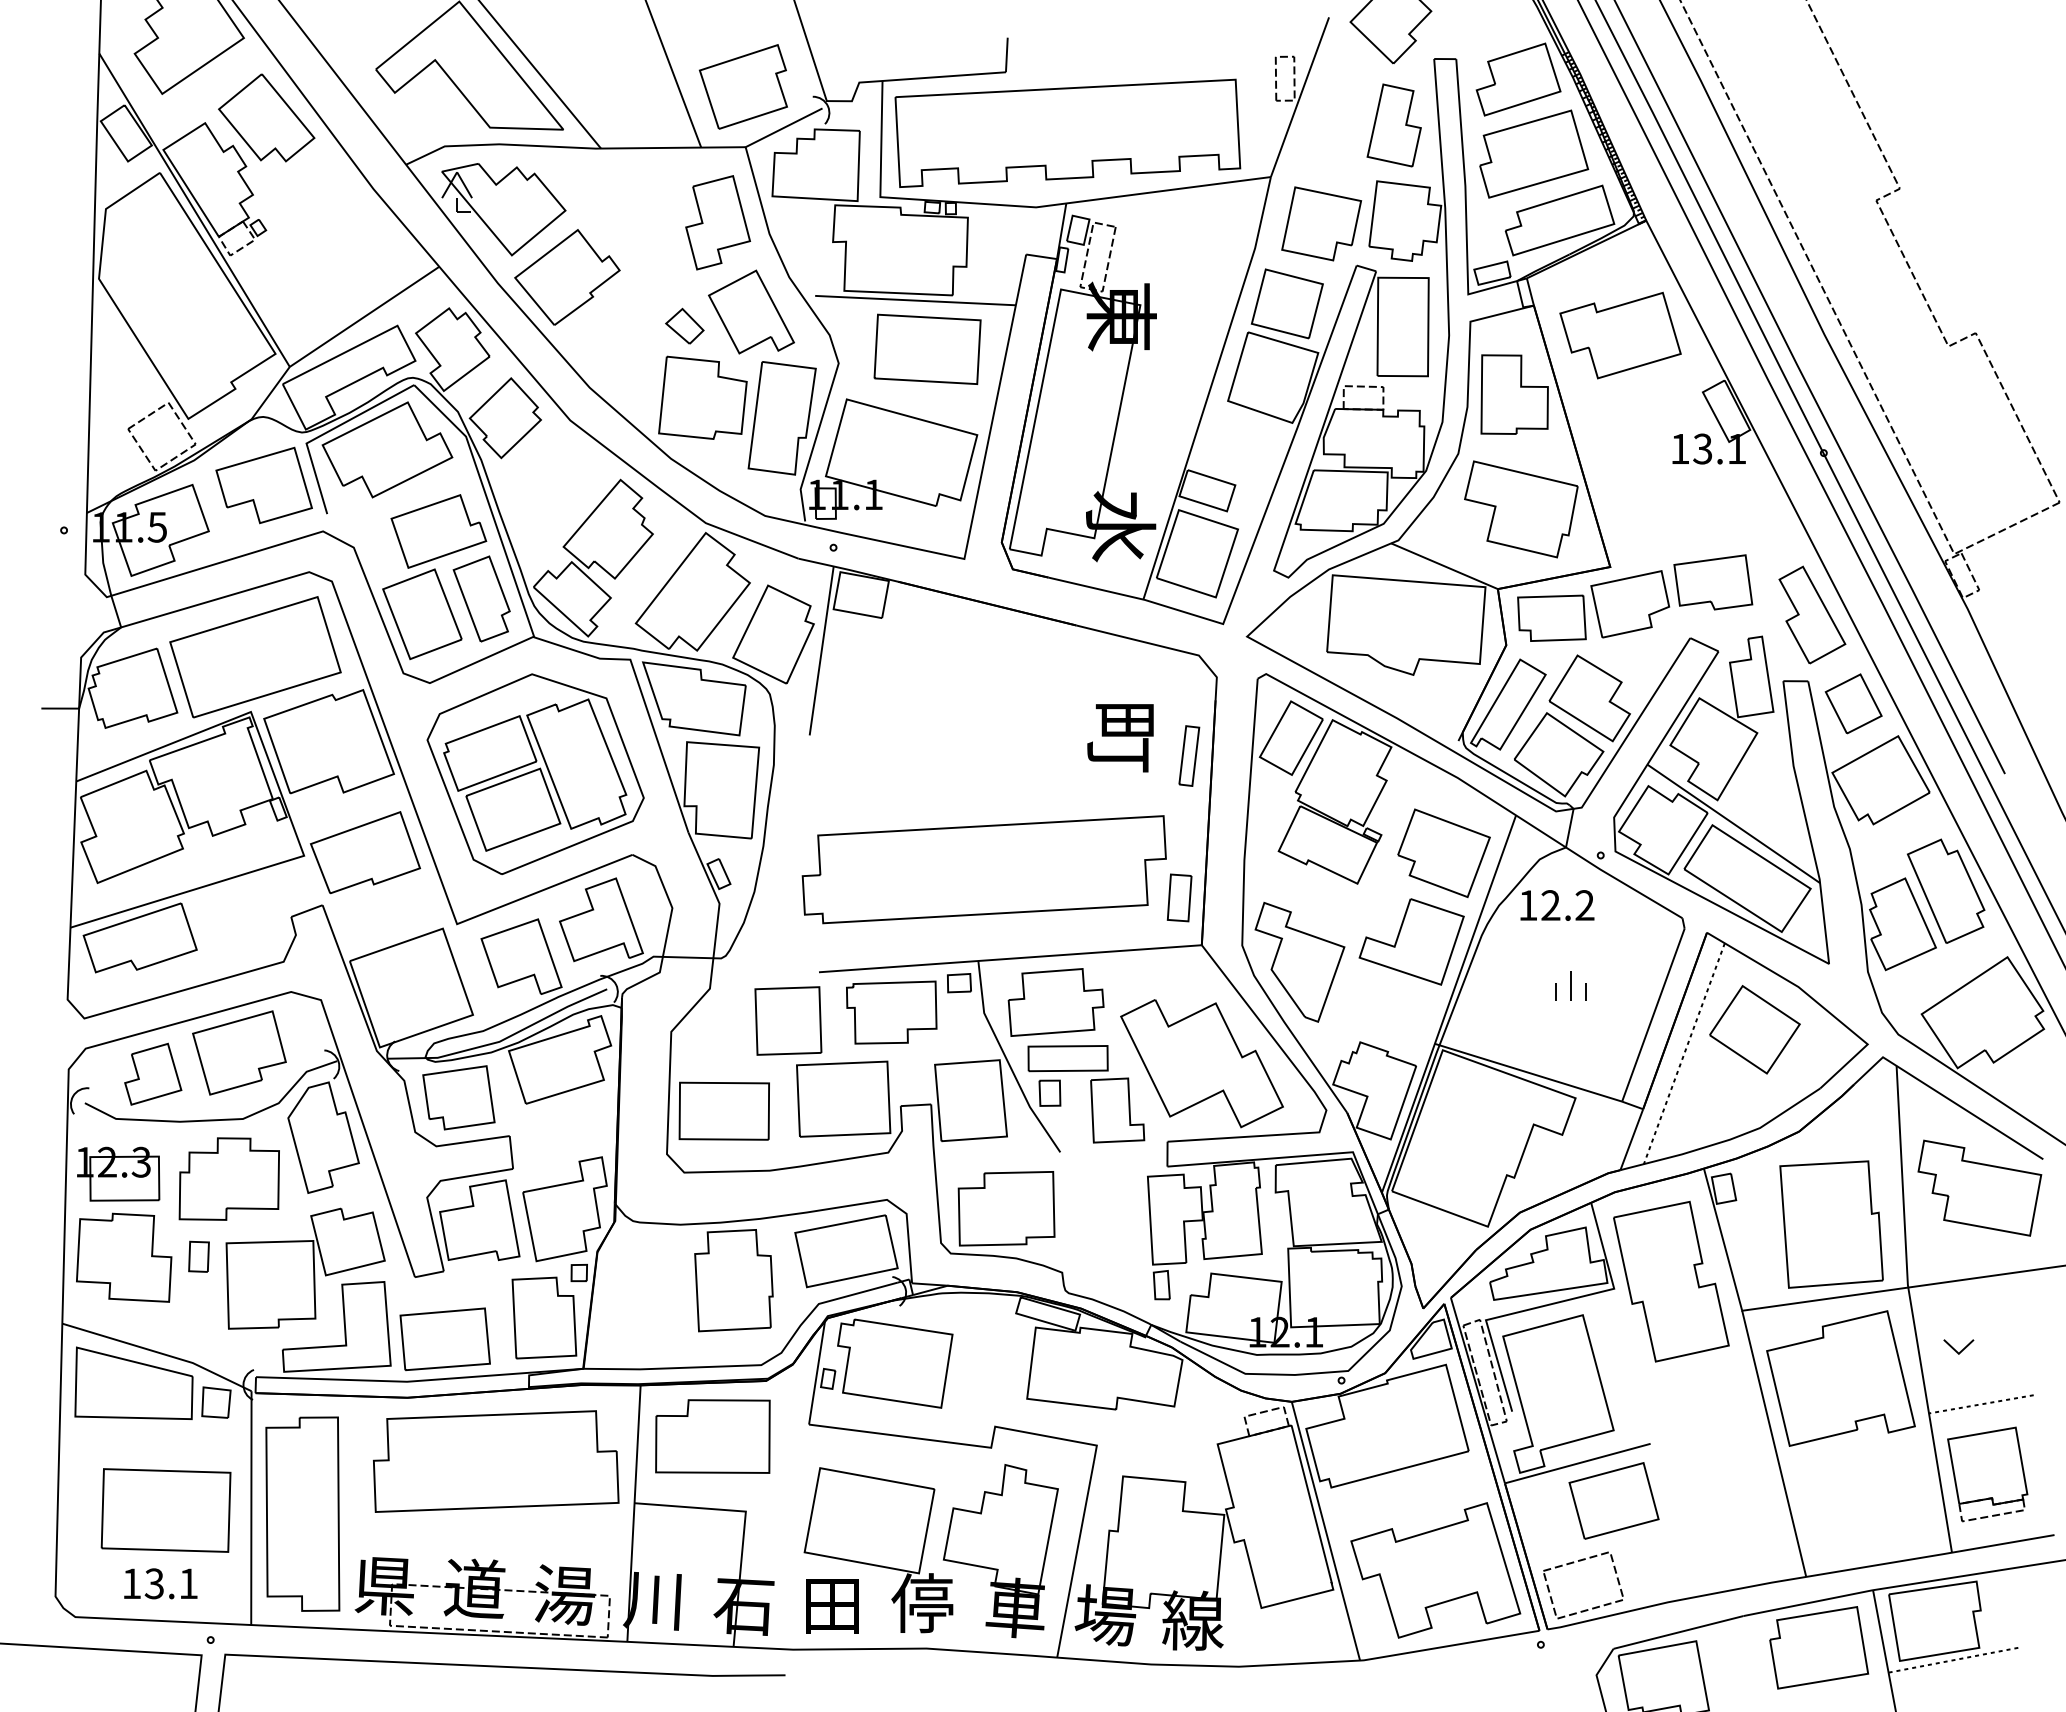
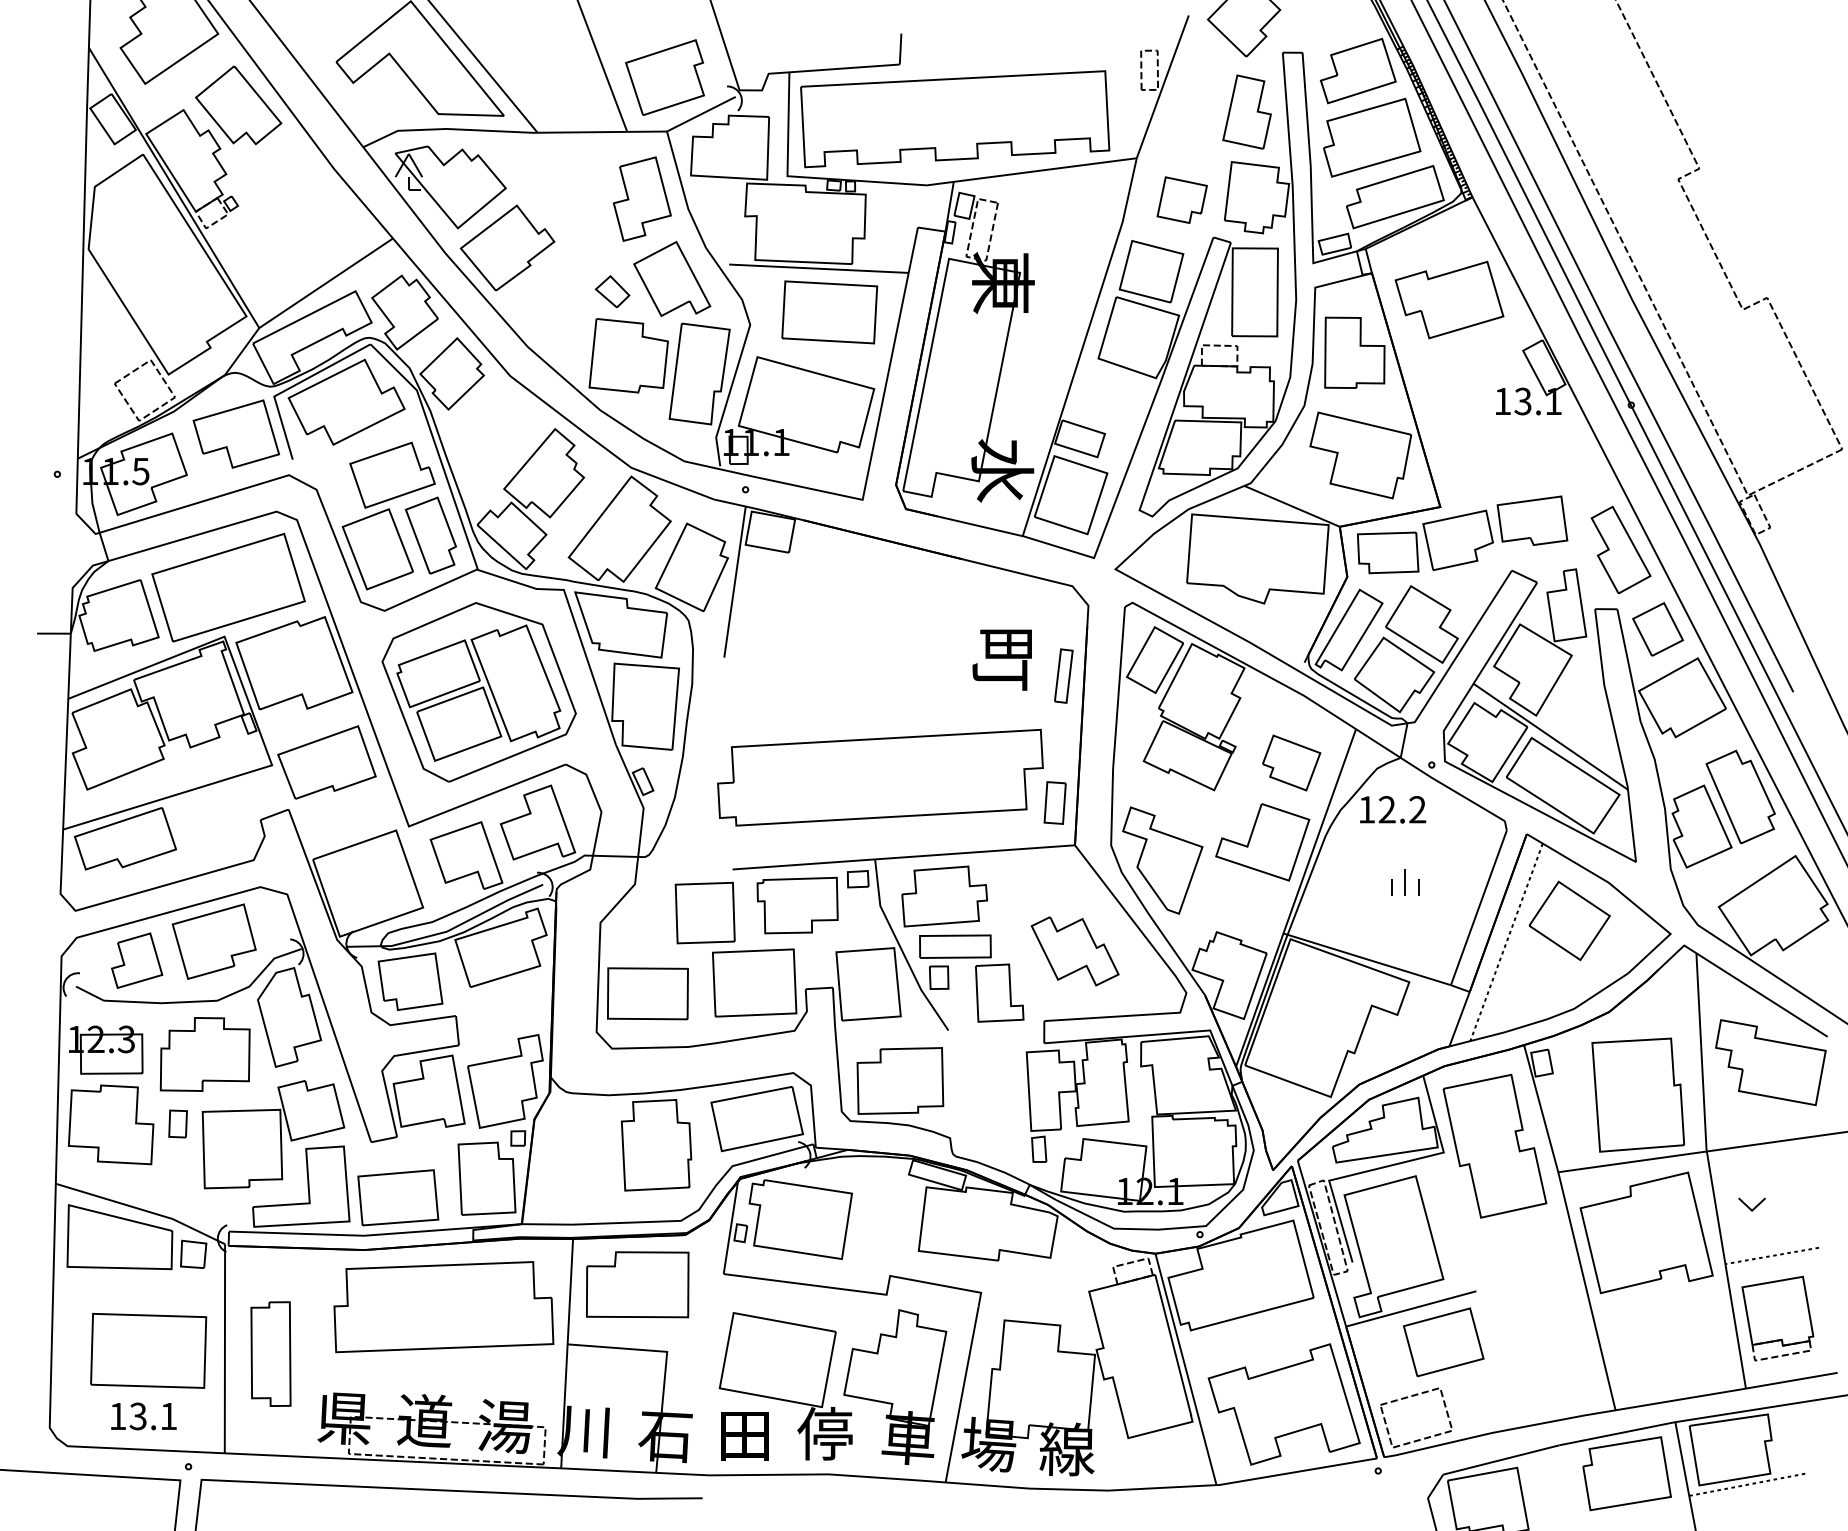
part: (1321, 223) -> (1182, 199), size x0.7
part: (1443, 852) -> (1291, 762), size x0.7
part: (1201, 1063) -> (1074, 951), size x0.6
part: (302, 1513) -> (270, 1353), size x0.6

